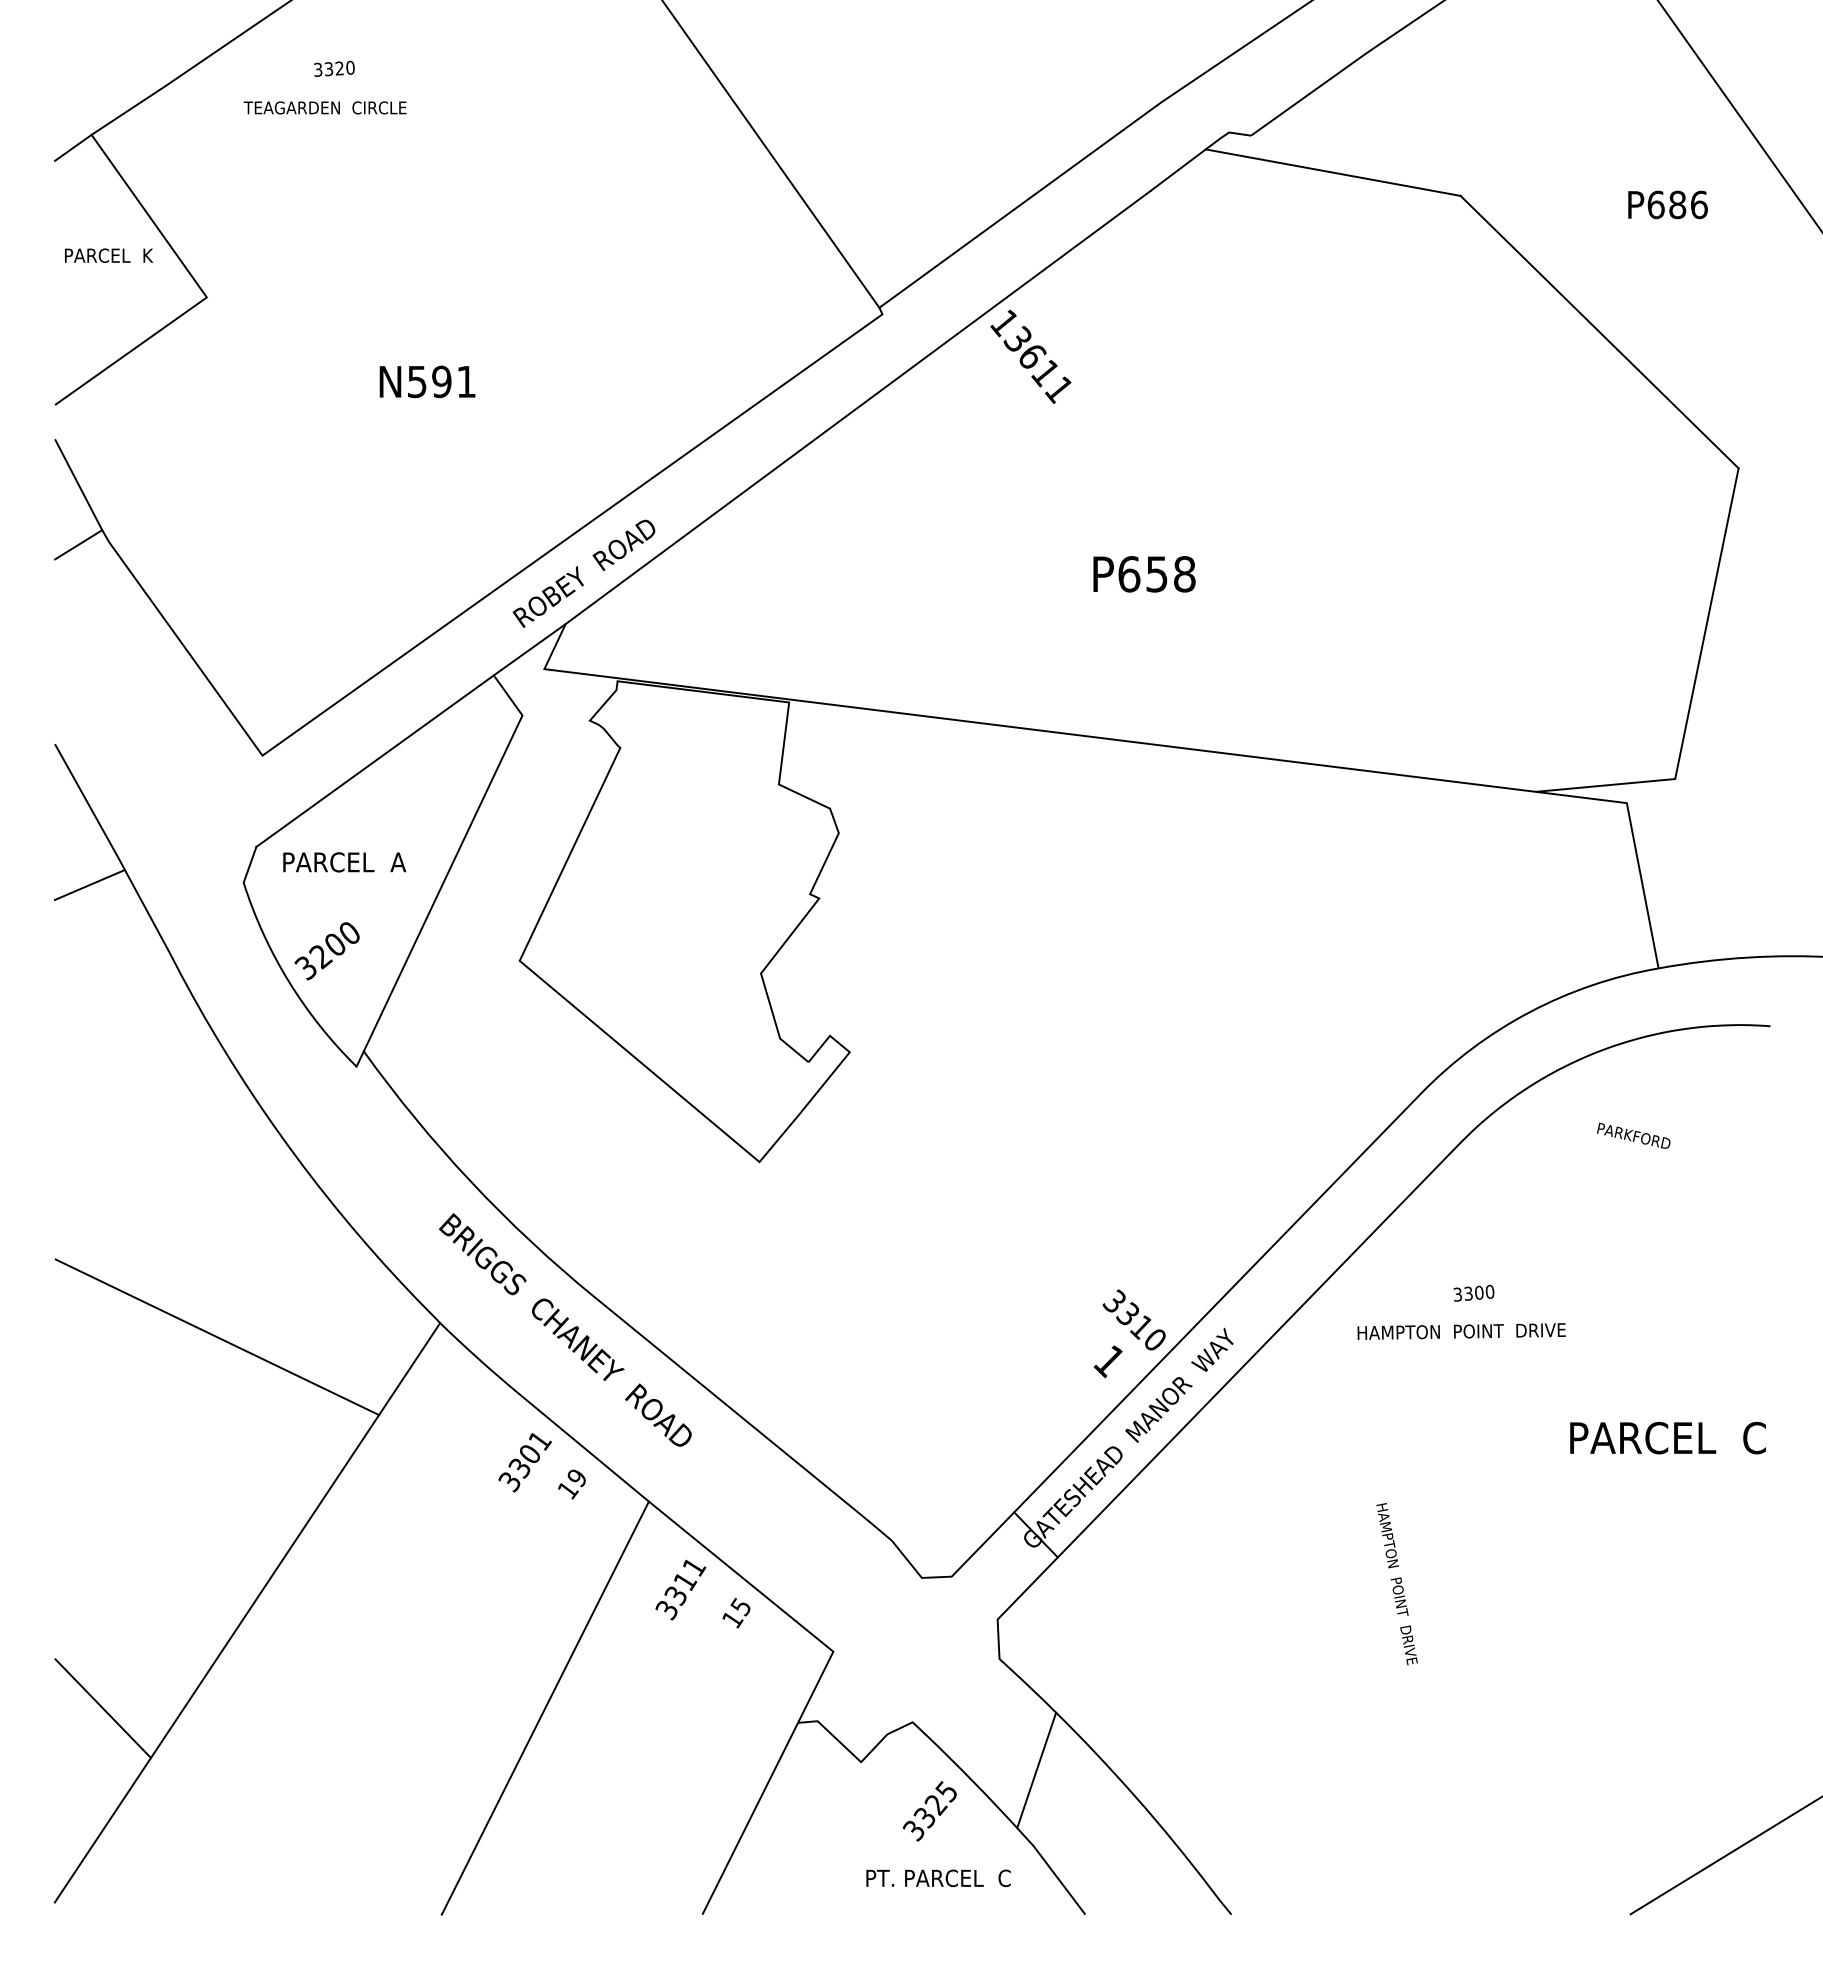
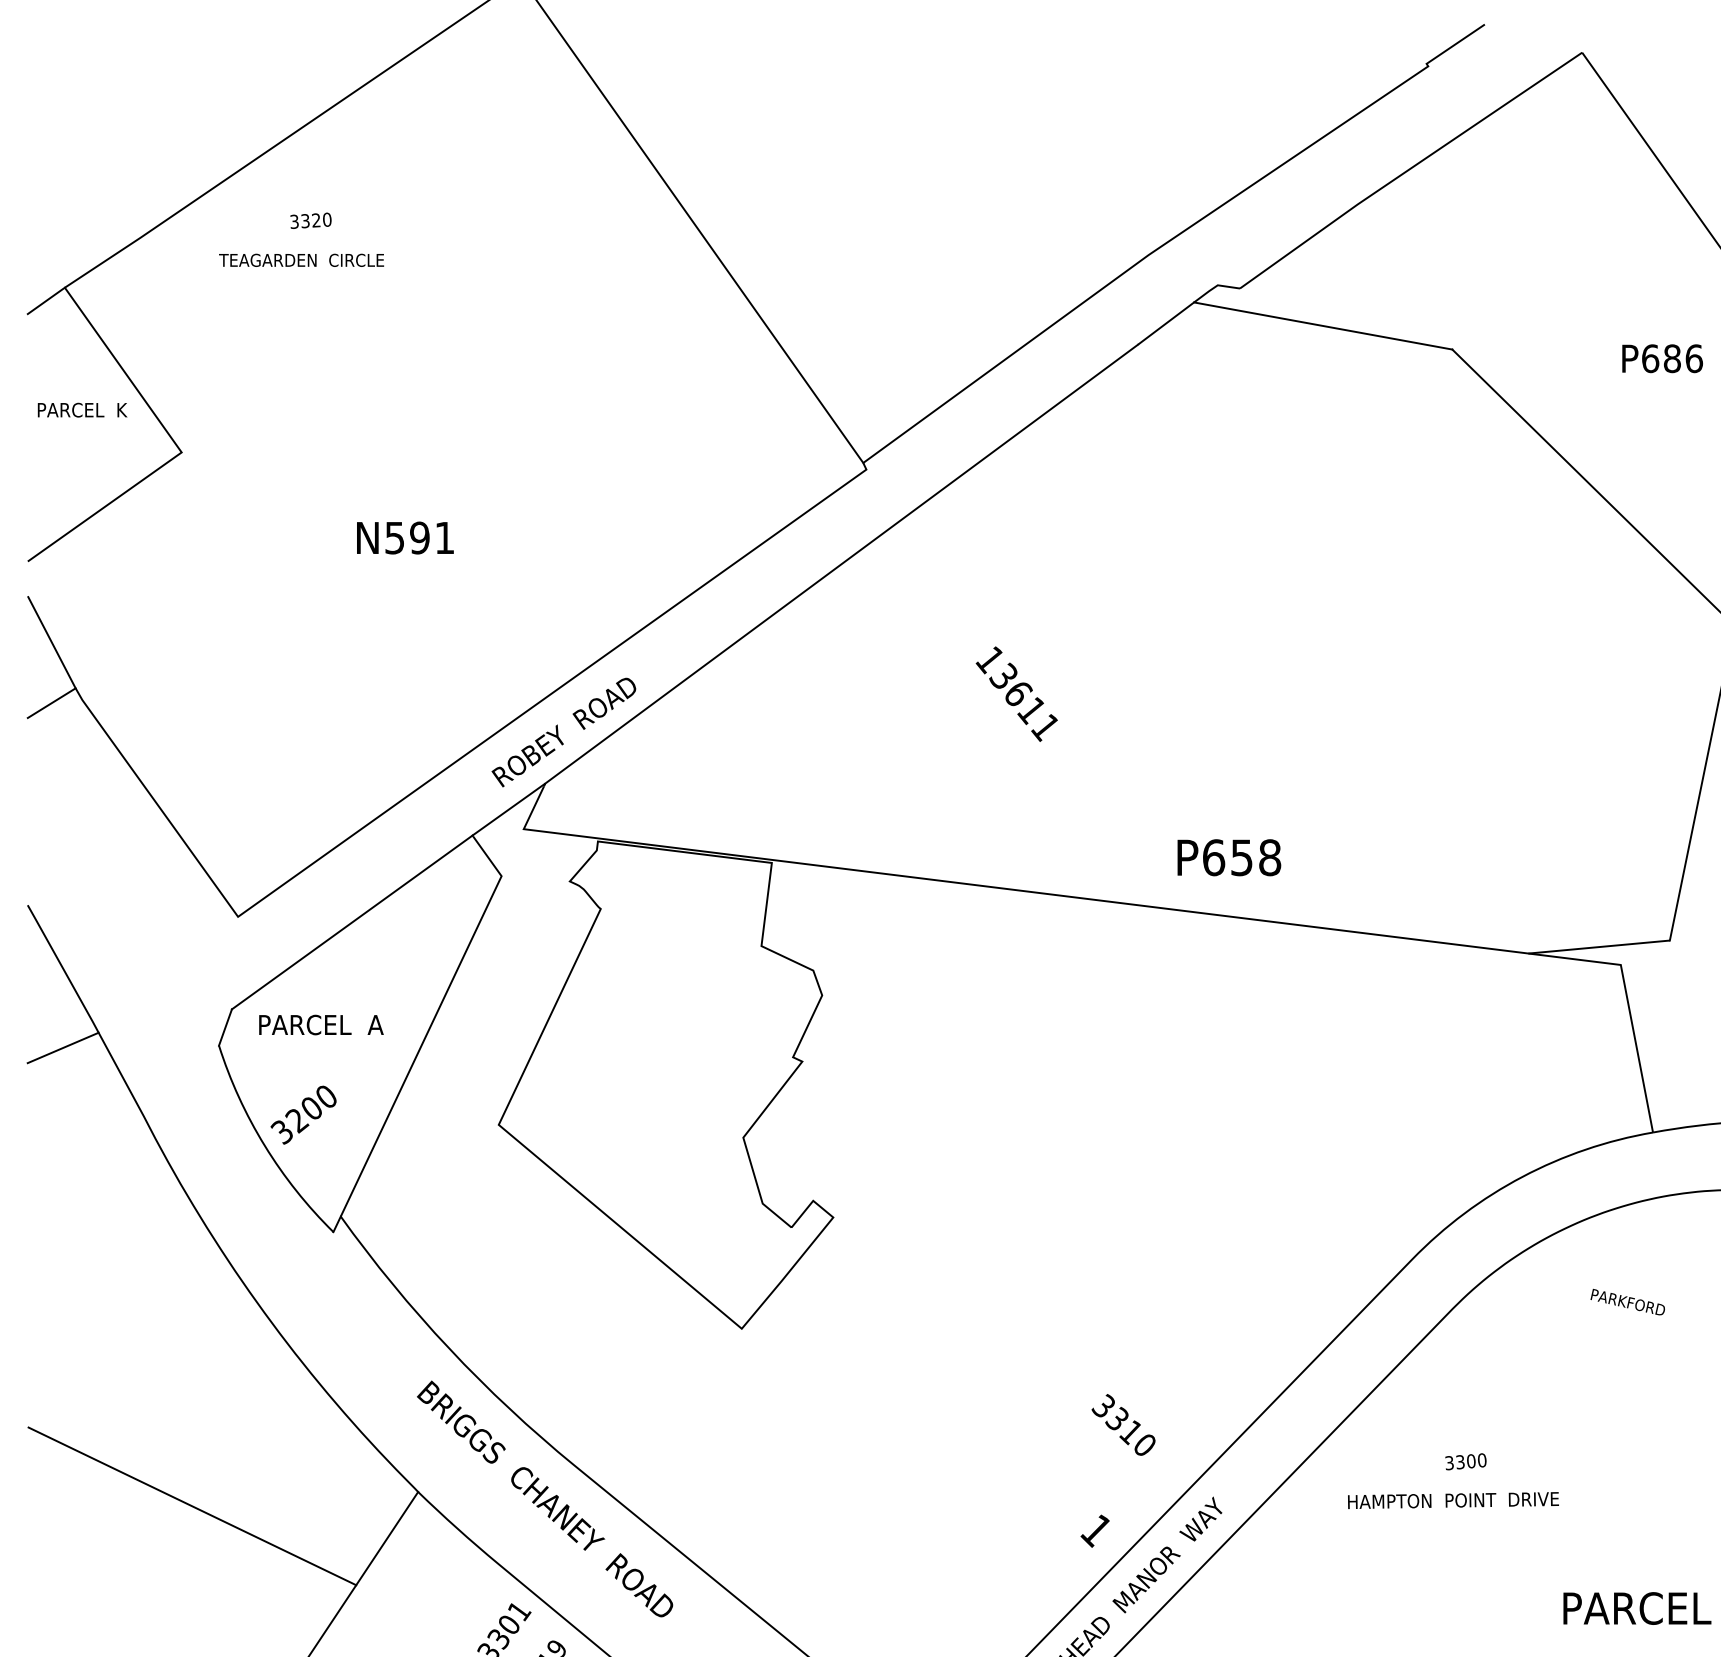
text: (1030, 357) -> (1016, 694), moved
text: (1144, 574) -> (1229, 857), moved
text: (1133, 1319) -> (1122, 1424), moved

